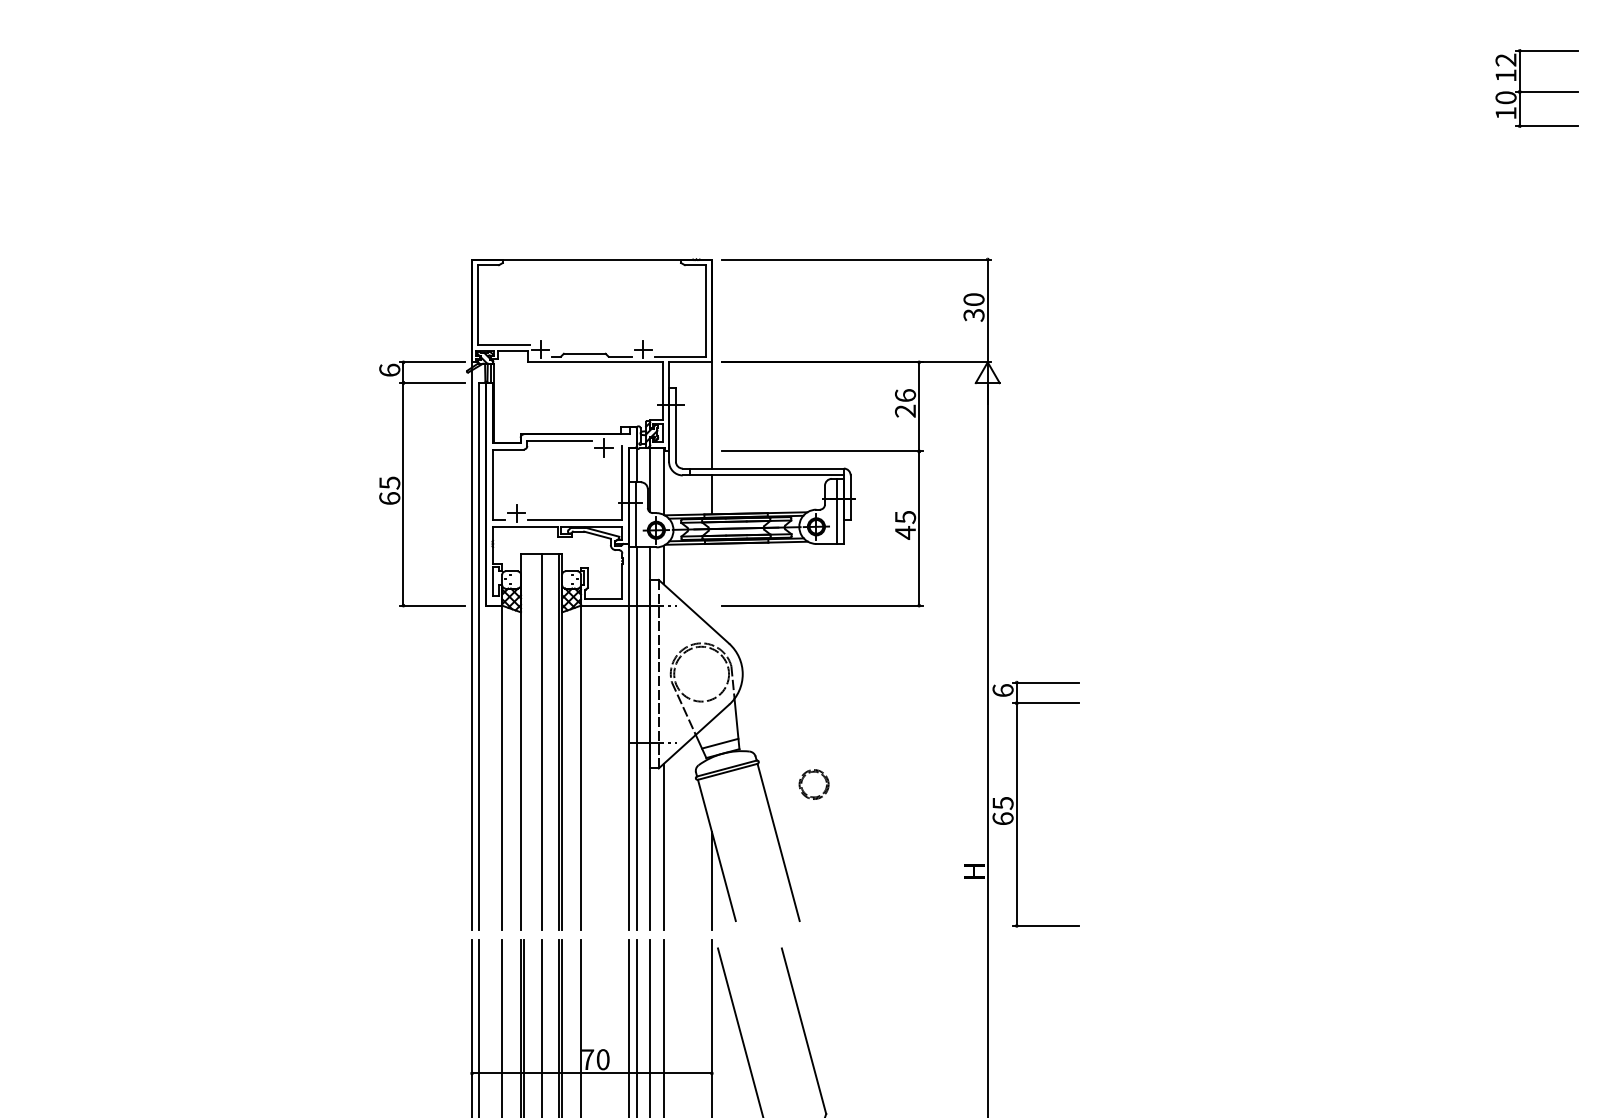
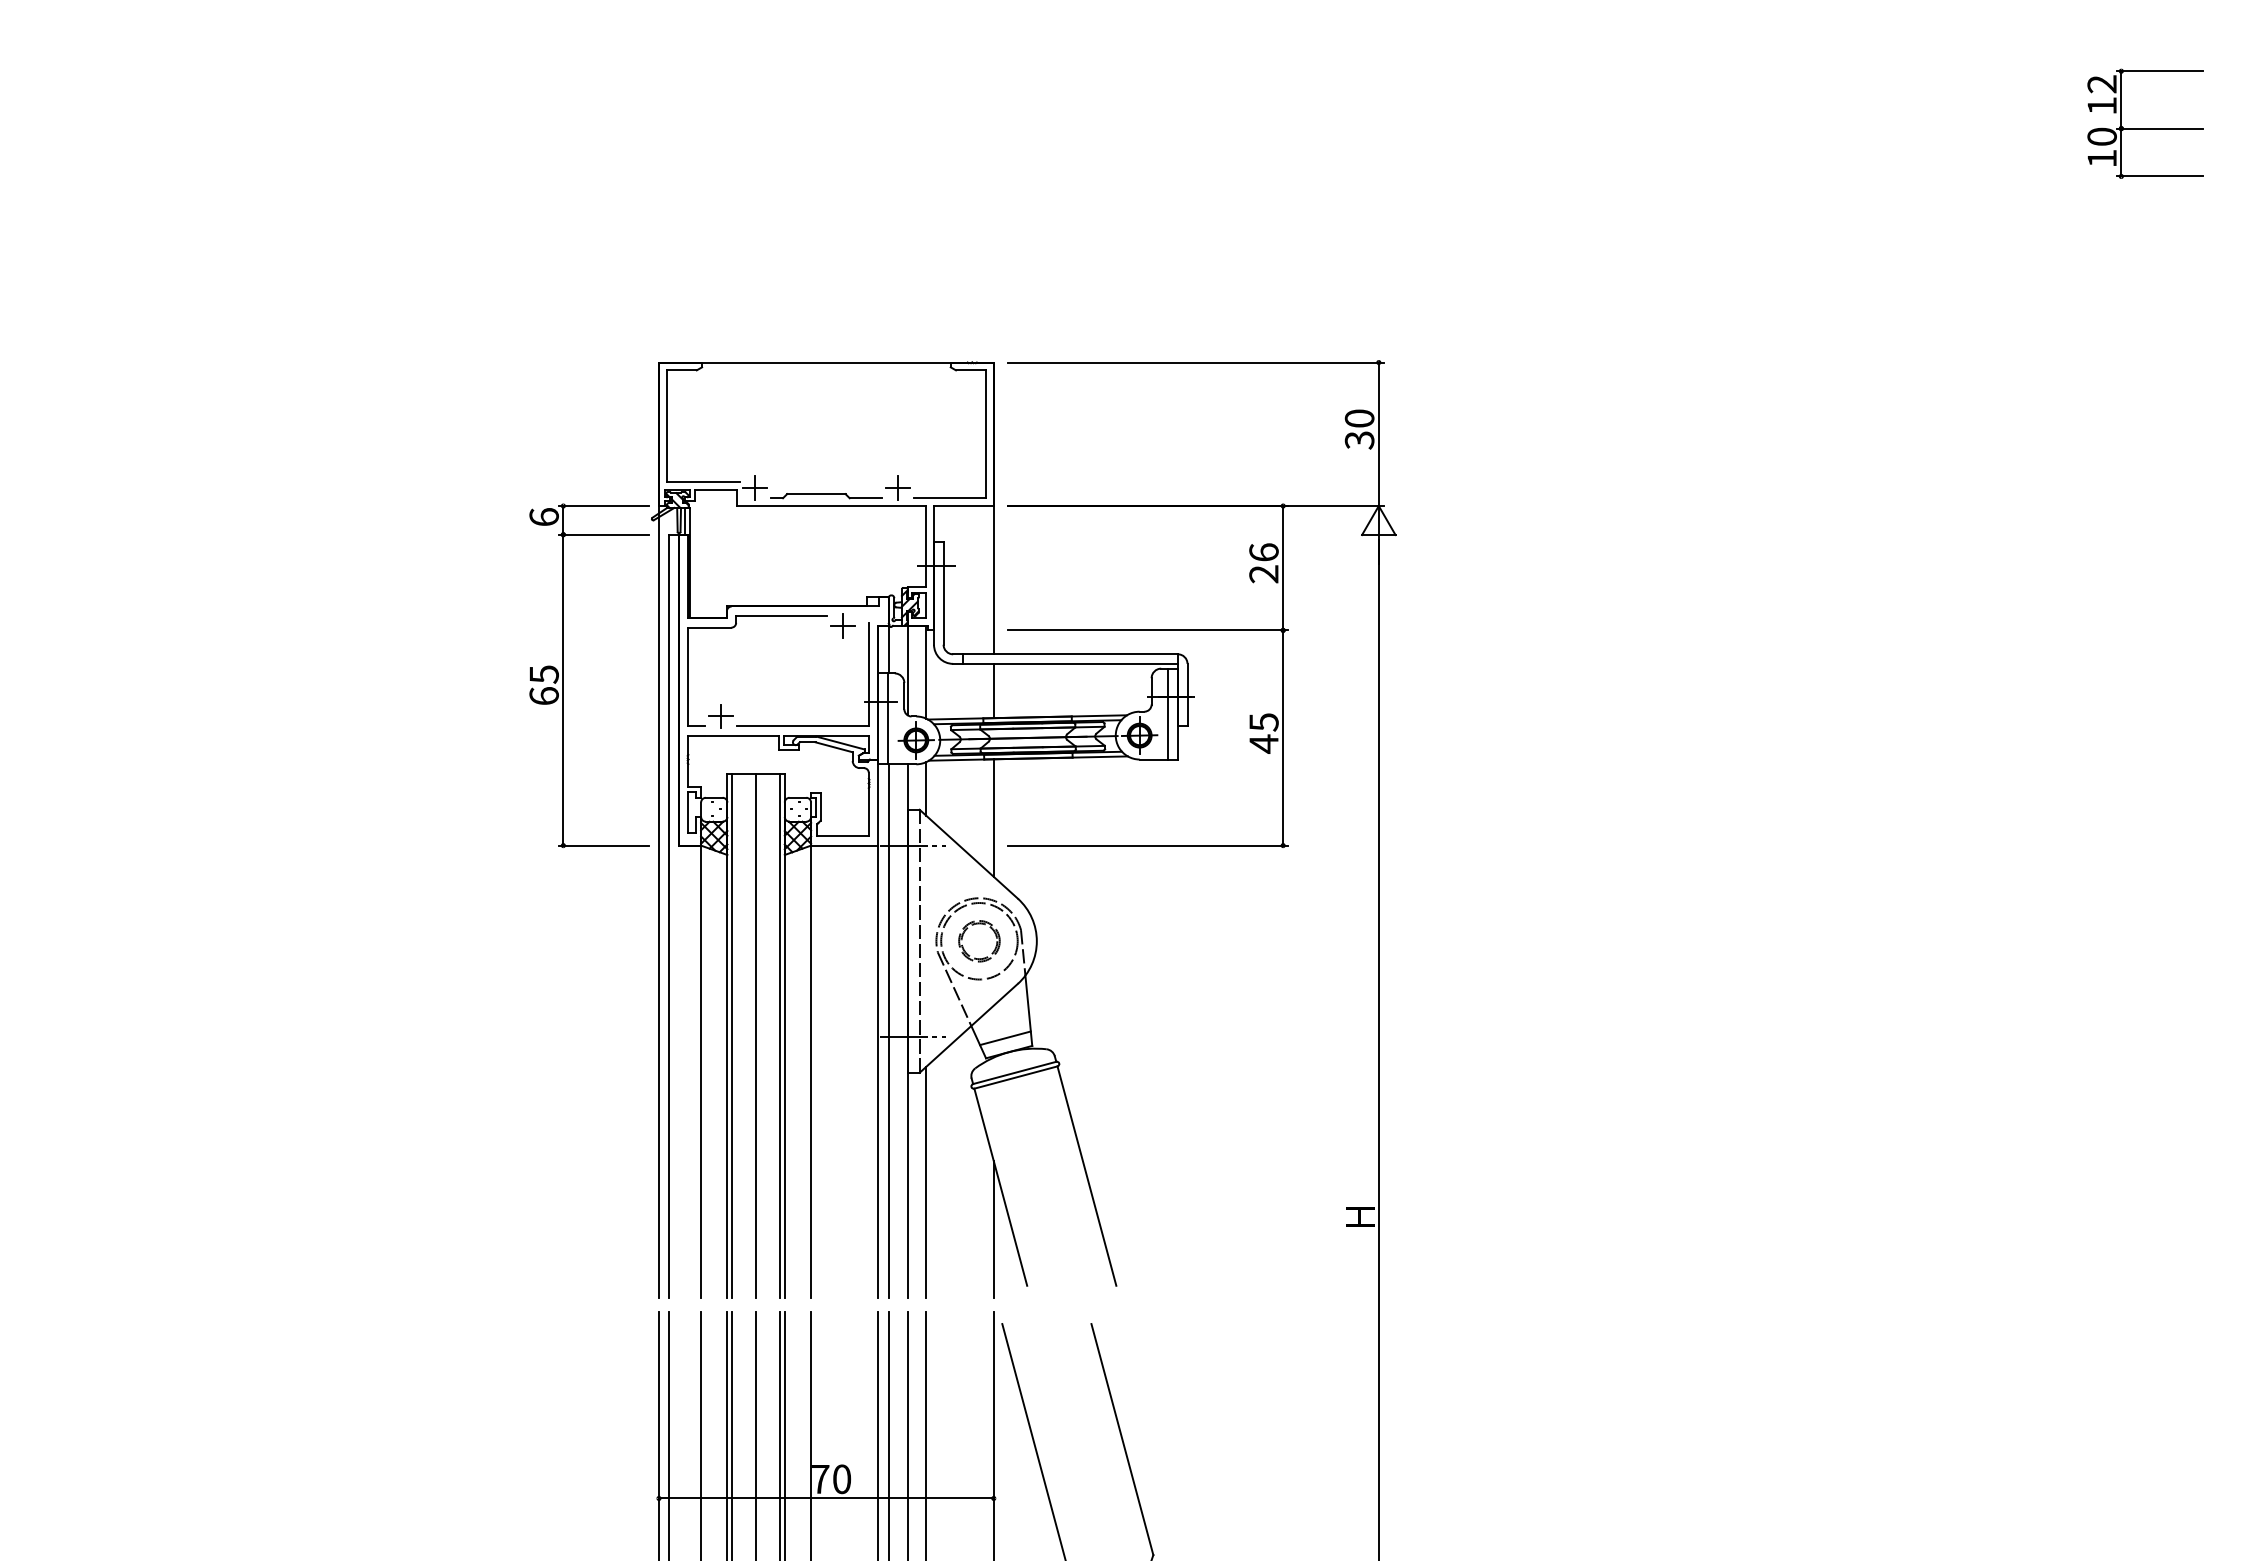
line: (711, 585) -> (993, 817), added
line: (524, 741) -> (732, 1035), added
part: (811, 796) -> (975, 957), moved
part: (1016, 804) -> (1419, 1122), removed

